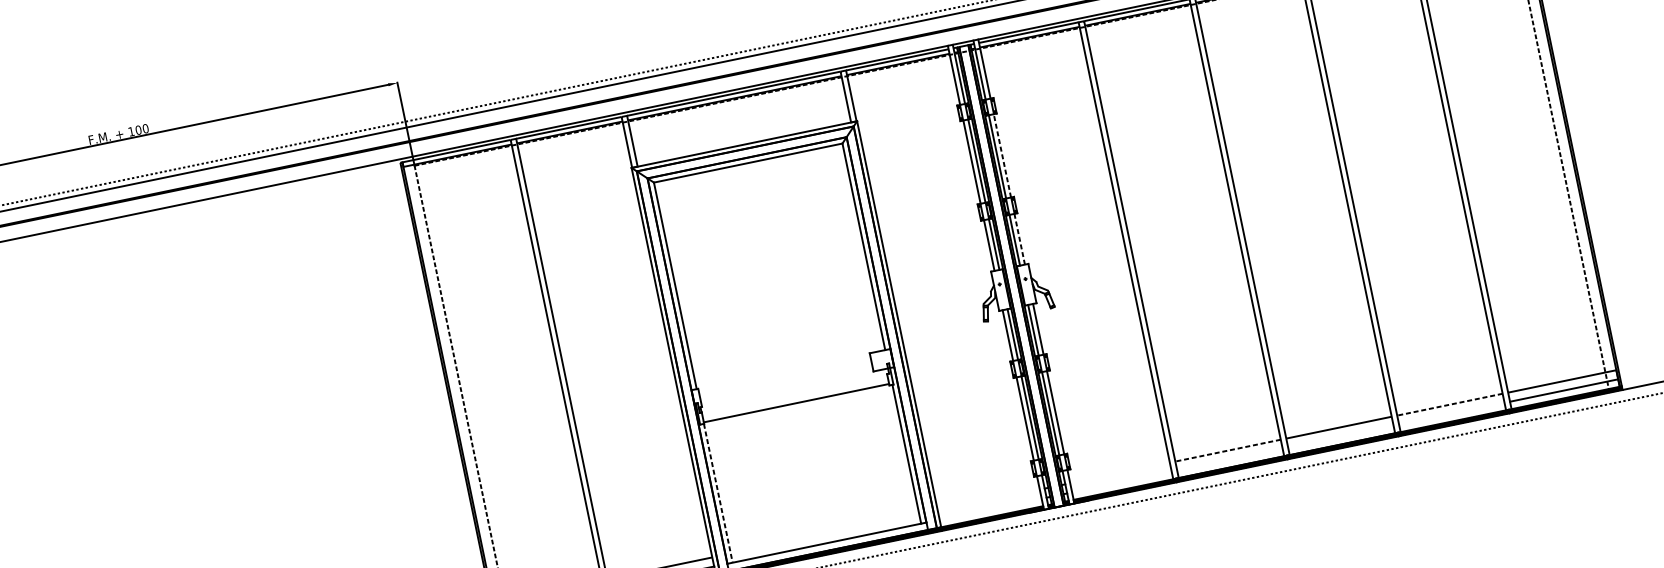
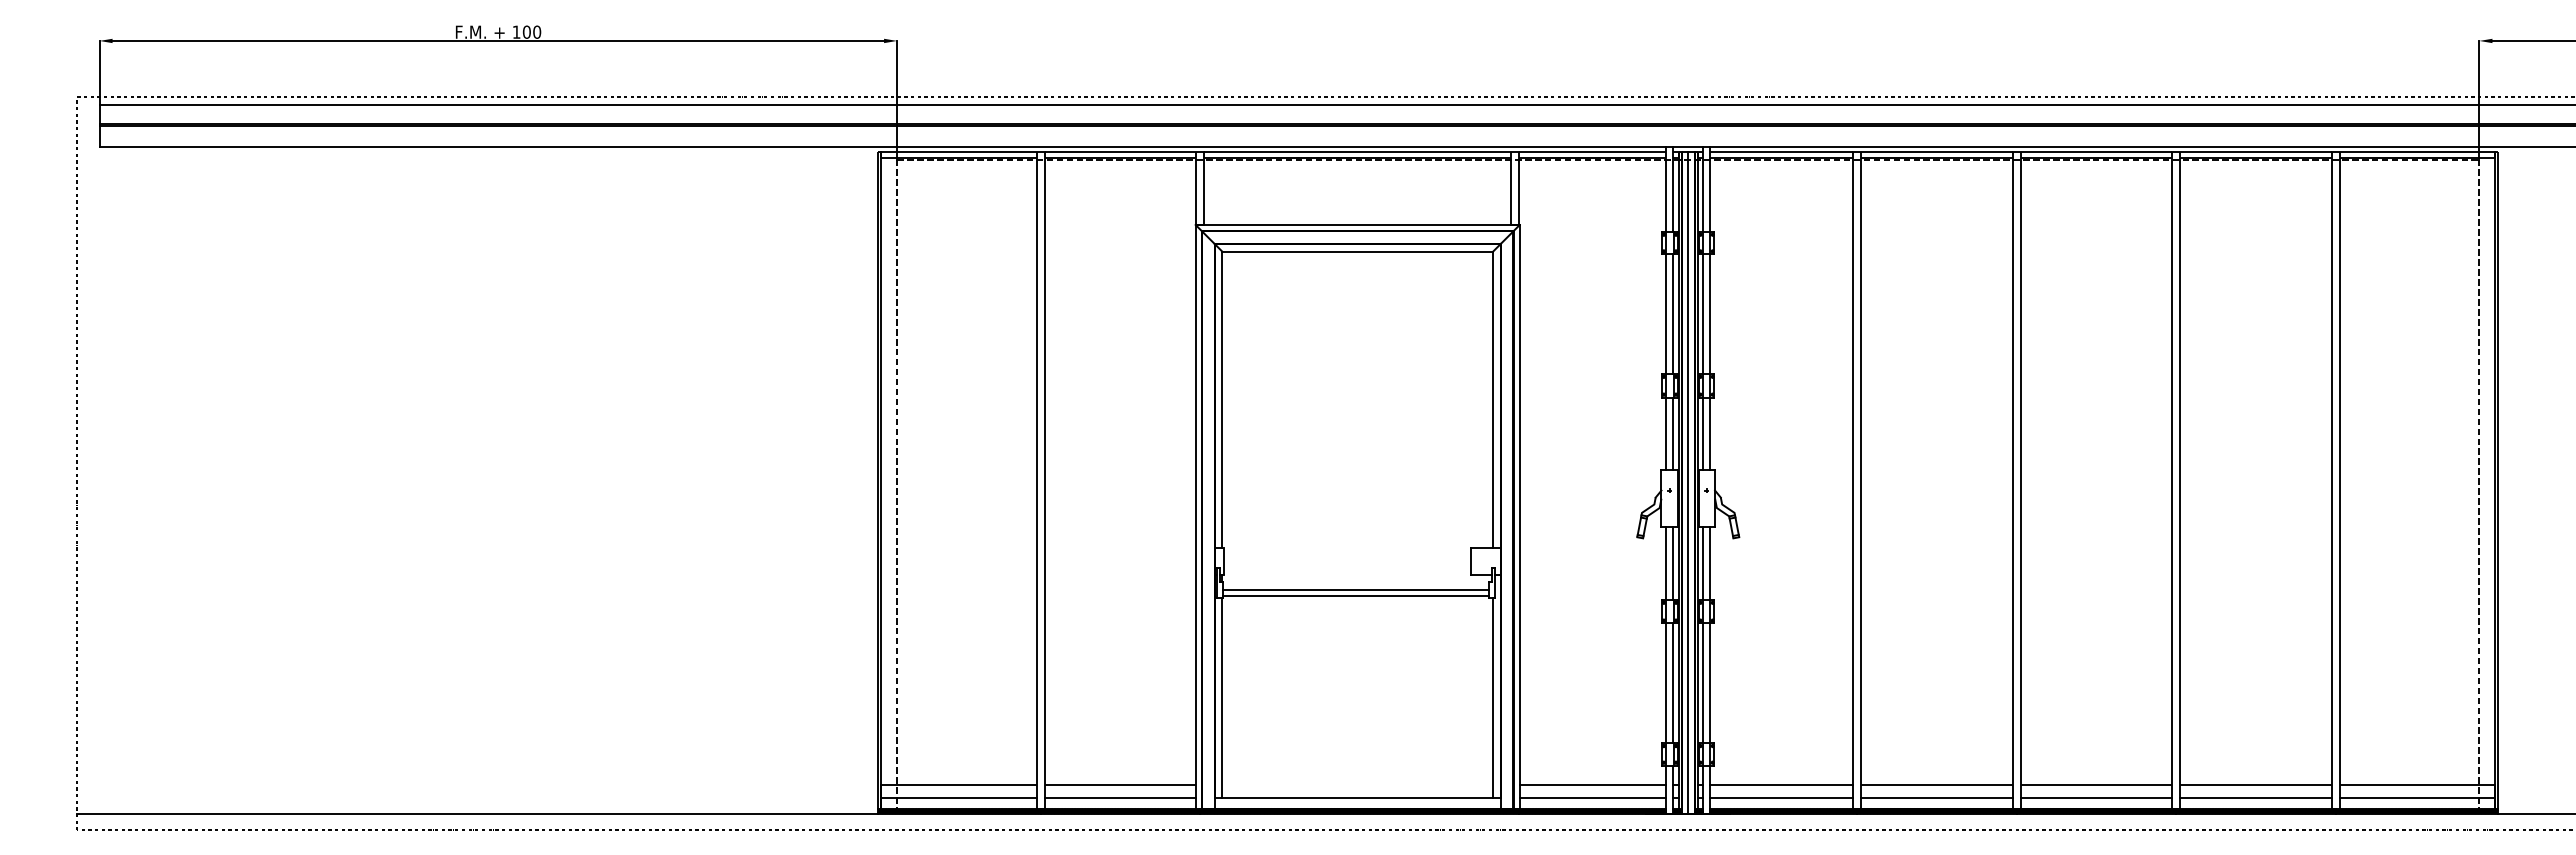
line: (1002, 156) -> (1710, 314), dashed -> solid
line: (1019, 238) -> (1710, 433), dashed -> solid
line: (1011, 276) -> (1688, 482), added
line: (795, 398) -> (1355, 589), added
line: (1449, 404) -> (2255, 784), dashed -> solid
line: (1451, 413) -> (2255, 797), added
line: (1340, 436) -> (2096, 797), added
line: (1227, 450) -> (1936, 784), dashed -> solid
line: (1229, 459) -> (1936, 797), added
line: (1119, 472) -> (1781, 784), added
line: (1121, 481) -> (1781, 797), added
line: (718, 493) -> (1222, 698), dashed -> solid
line: (988, 500) -> (1592, 784), added
line: (990, 509) -> (1592, 797), added

